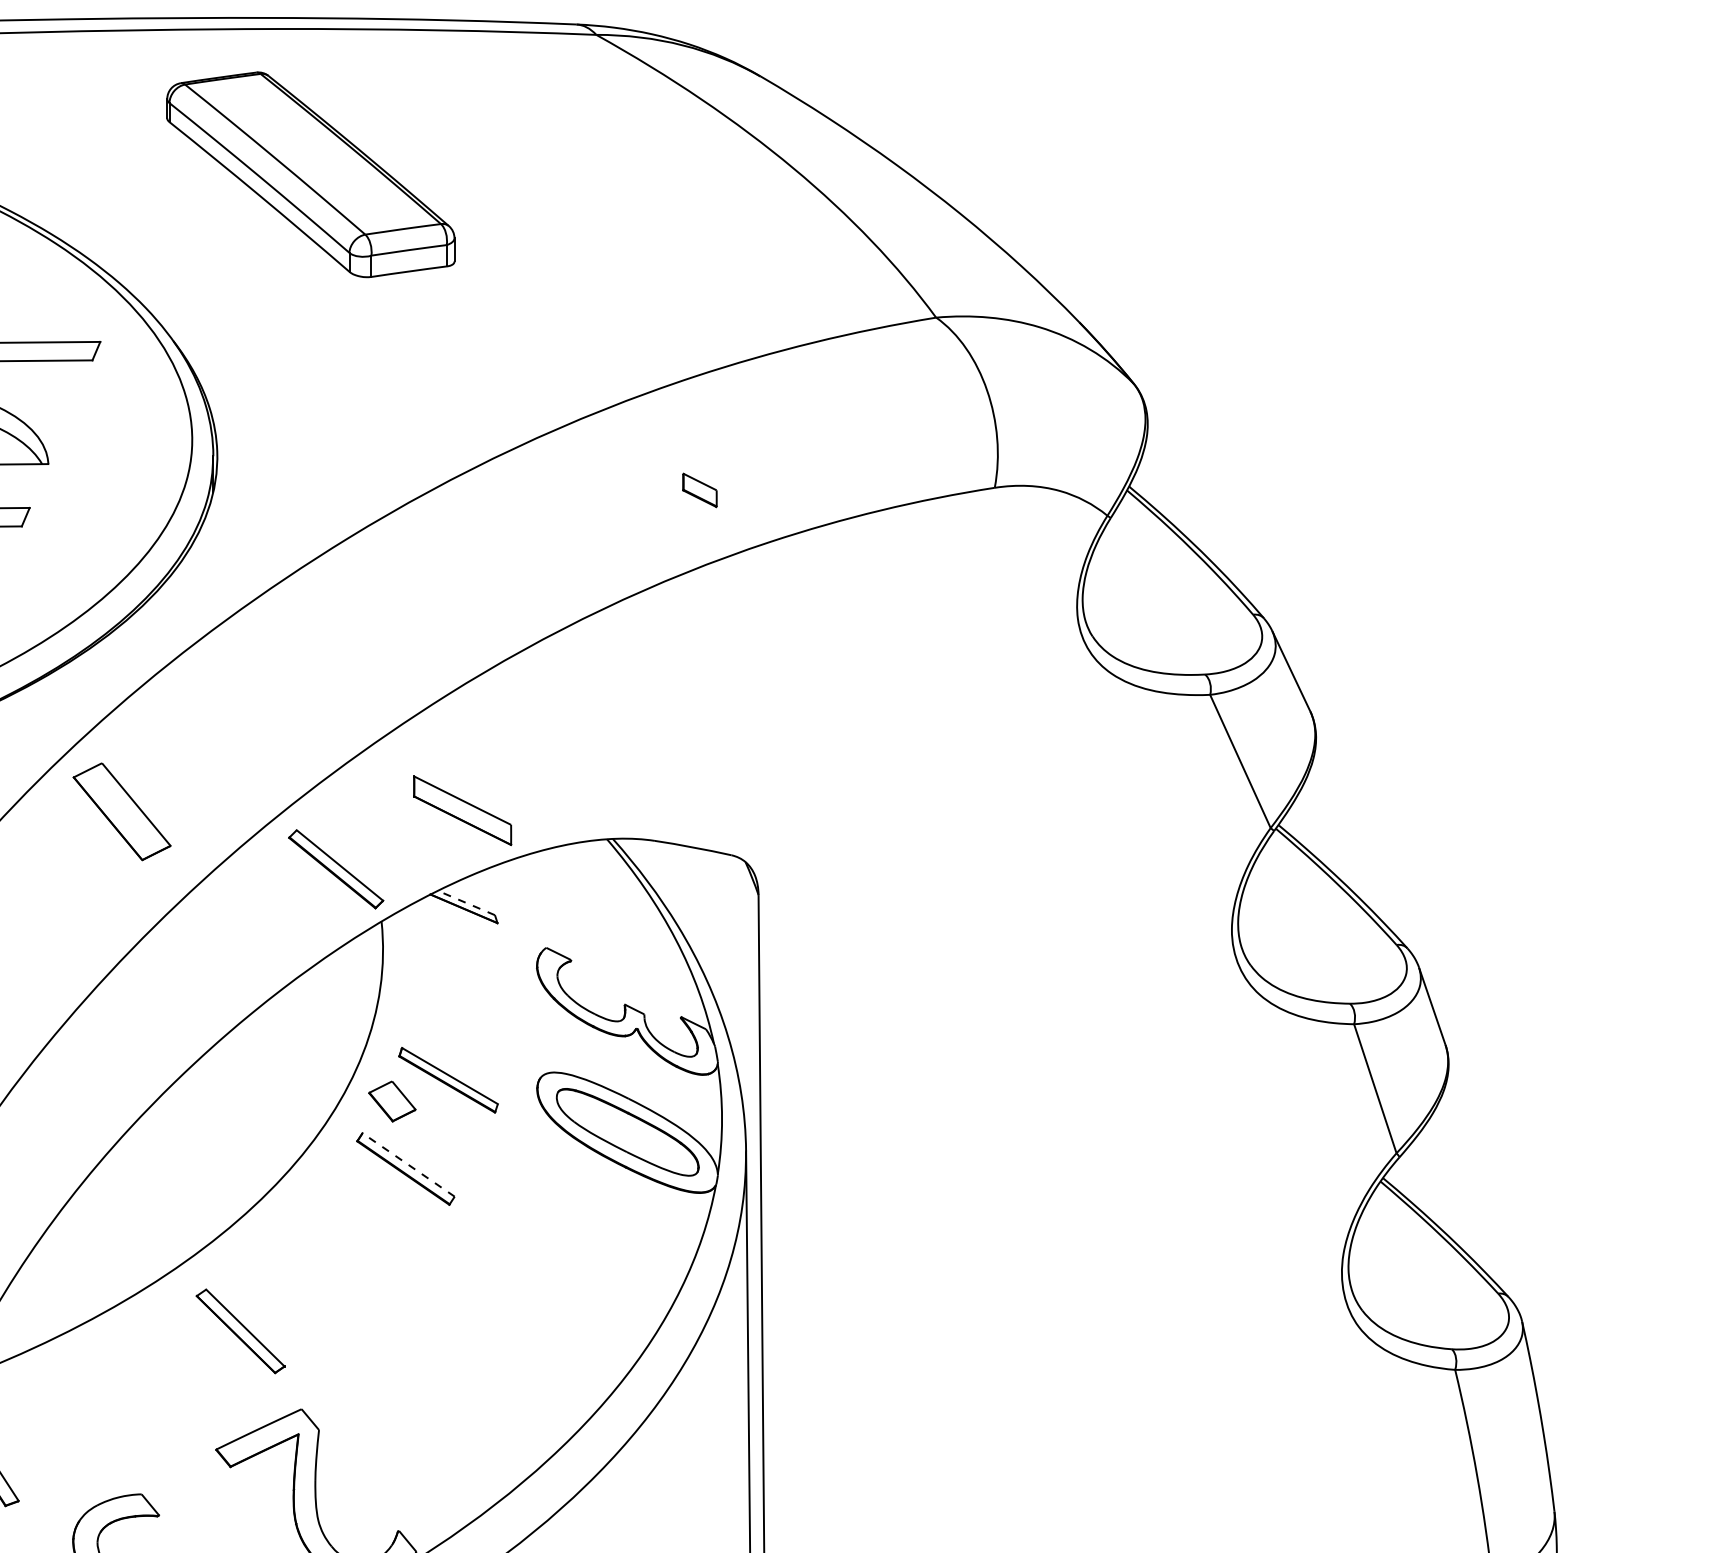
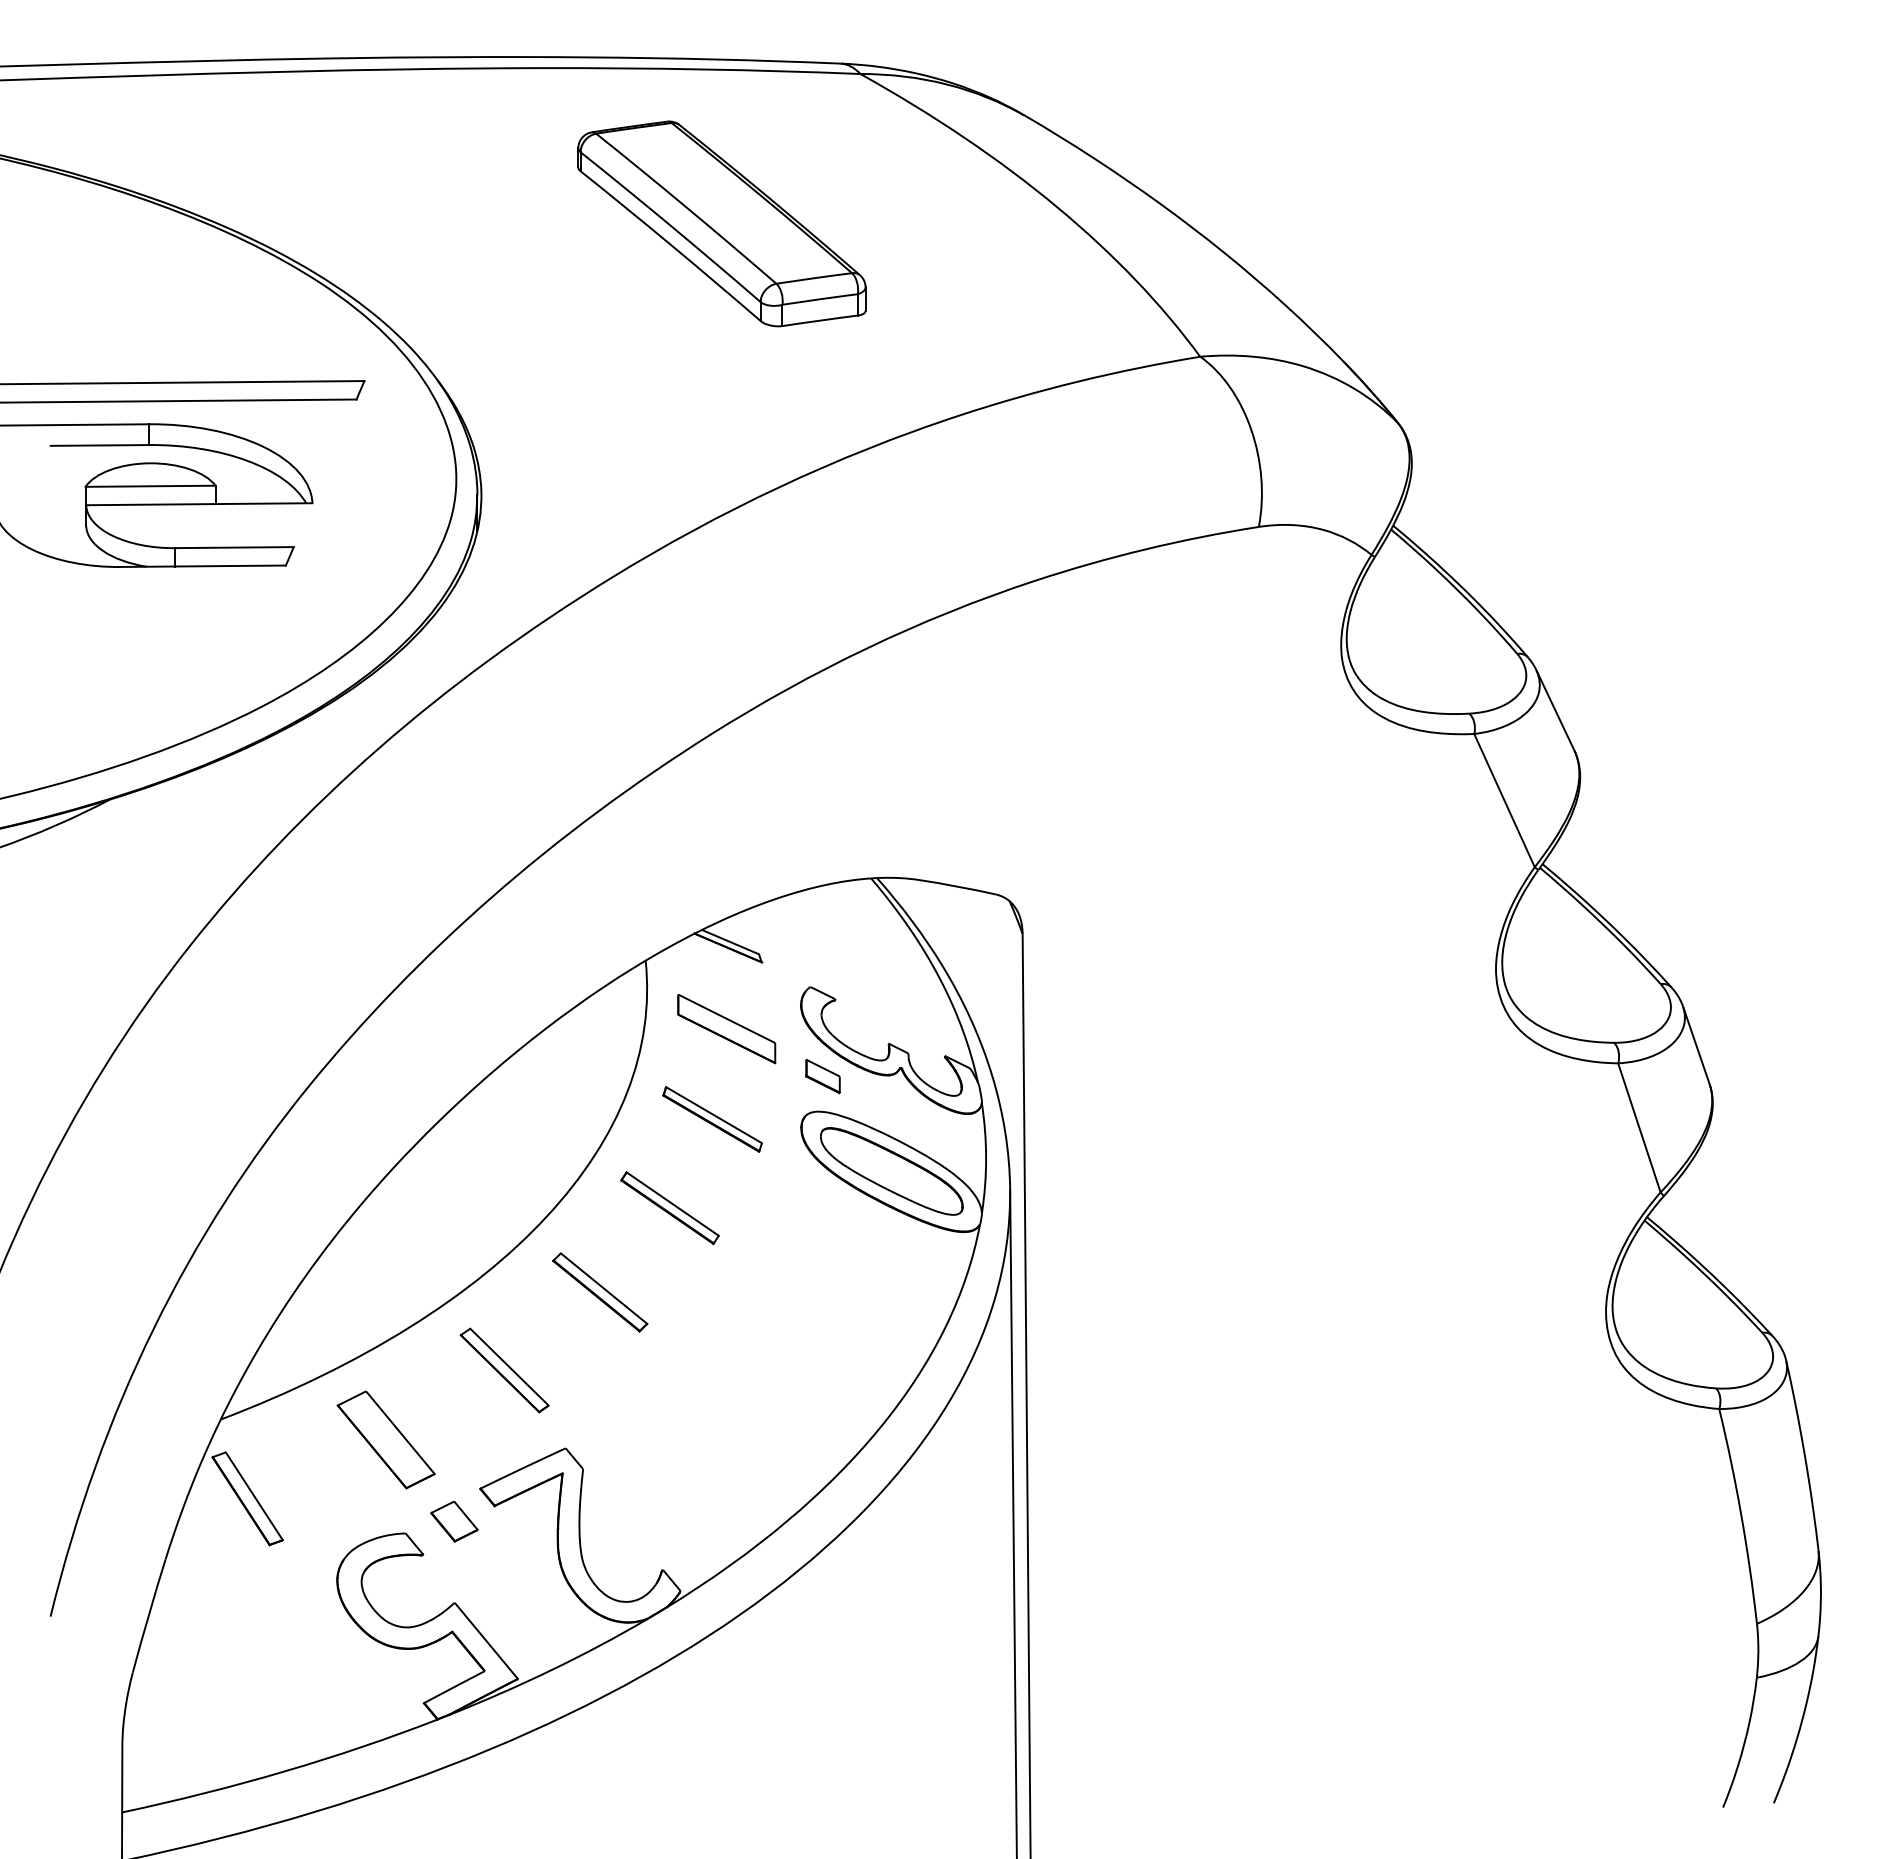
part: (310, 174) -> (721, 223), moved
part: (699, 490) -> (822, 1076), moved
part: (121, 811) -> (385, 1439), moved
part: (462, 811) -> (726, 1029), moved
part: (336, 869) -> (600, 1292), moved
line: (466, 902) -> (730, 941), dashed -> solid
part: (392, 1101) -> (454, 1521), moved
line: (408, 1165) -> (672, 1204), dashed -> solid

